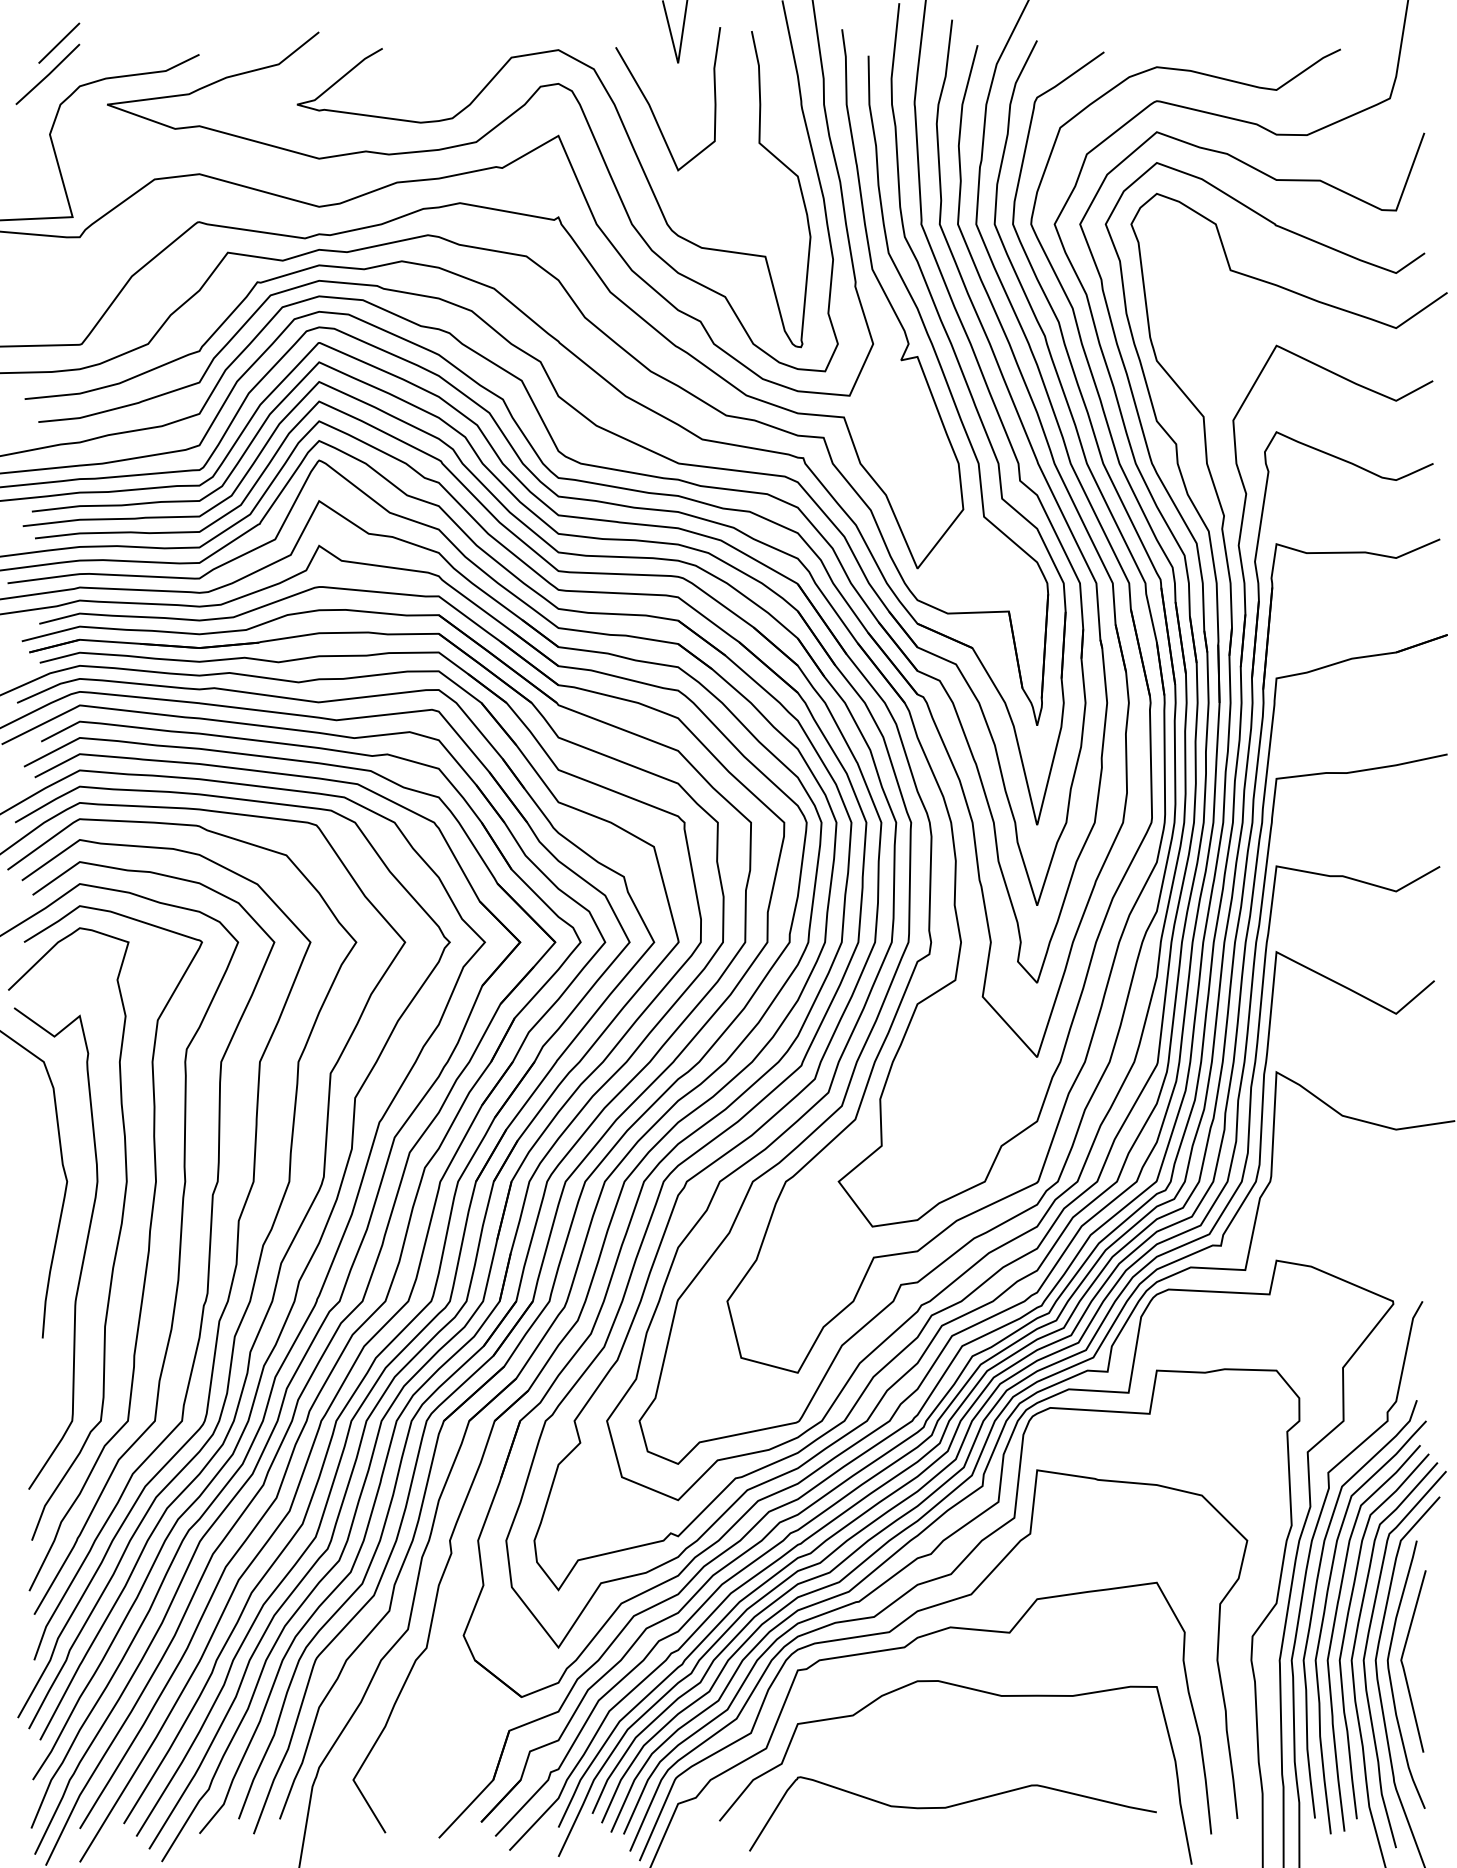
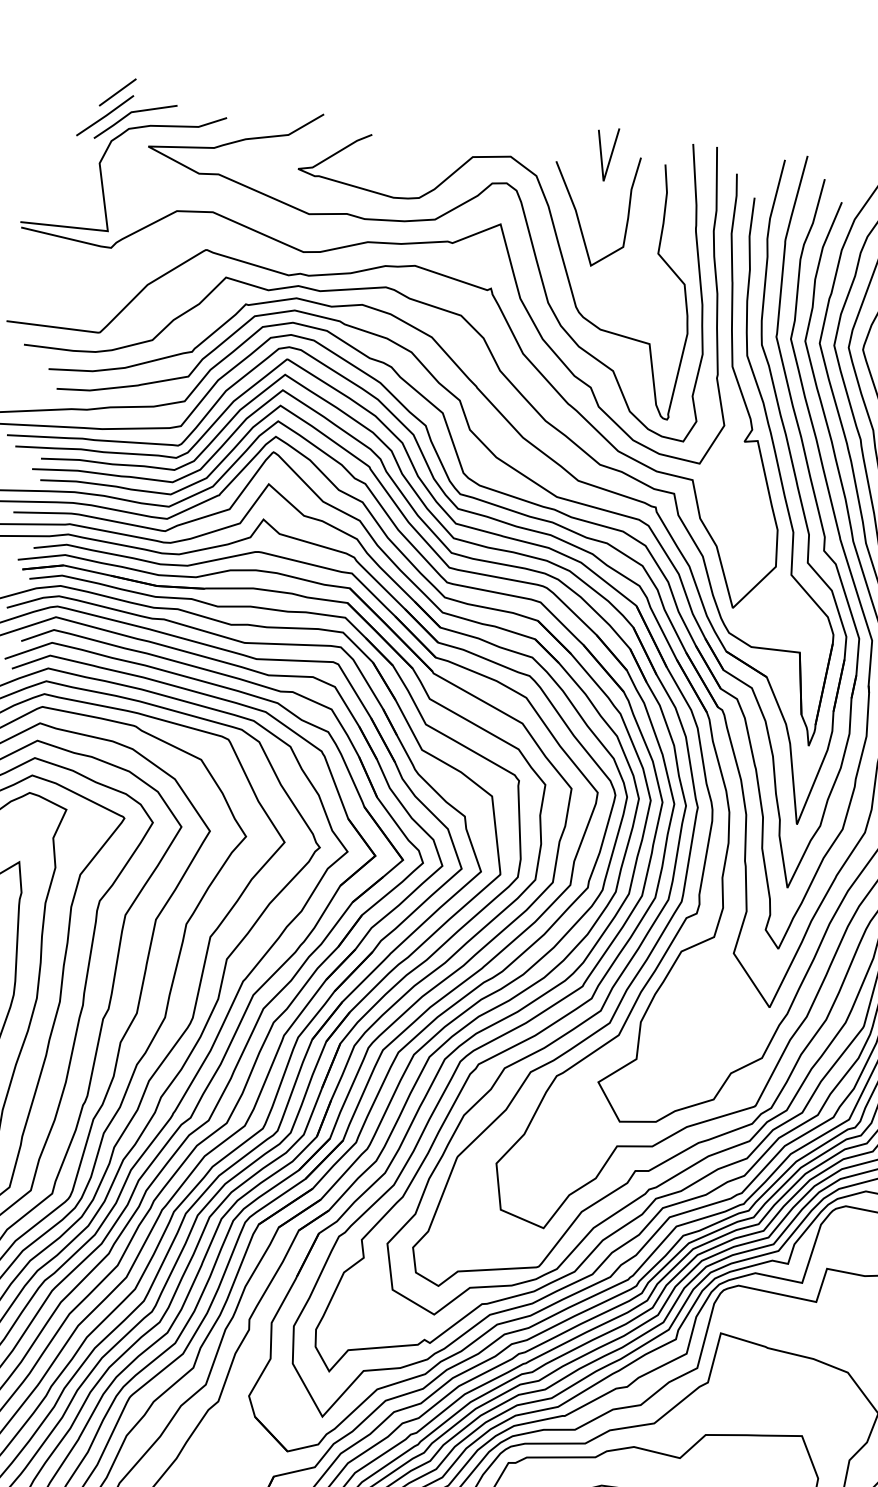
line: (83, 65) -> (134, 112), added

